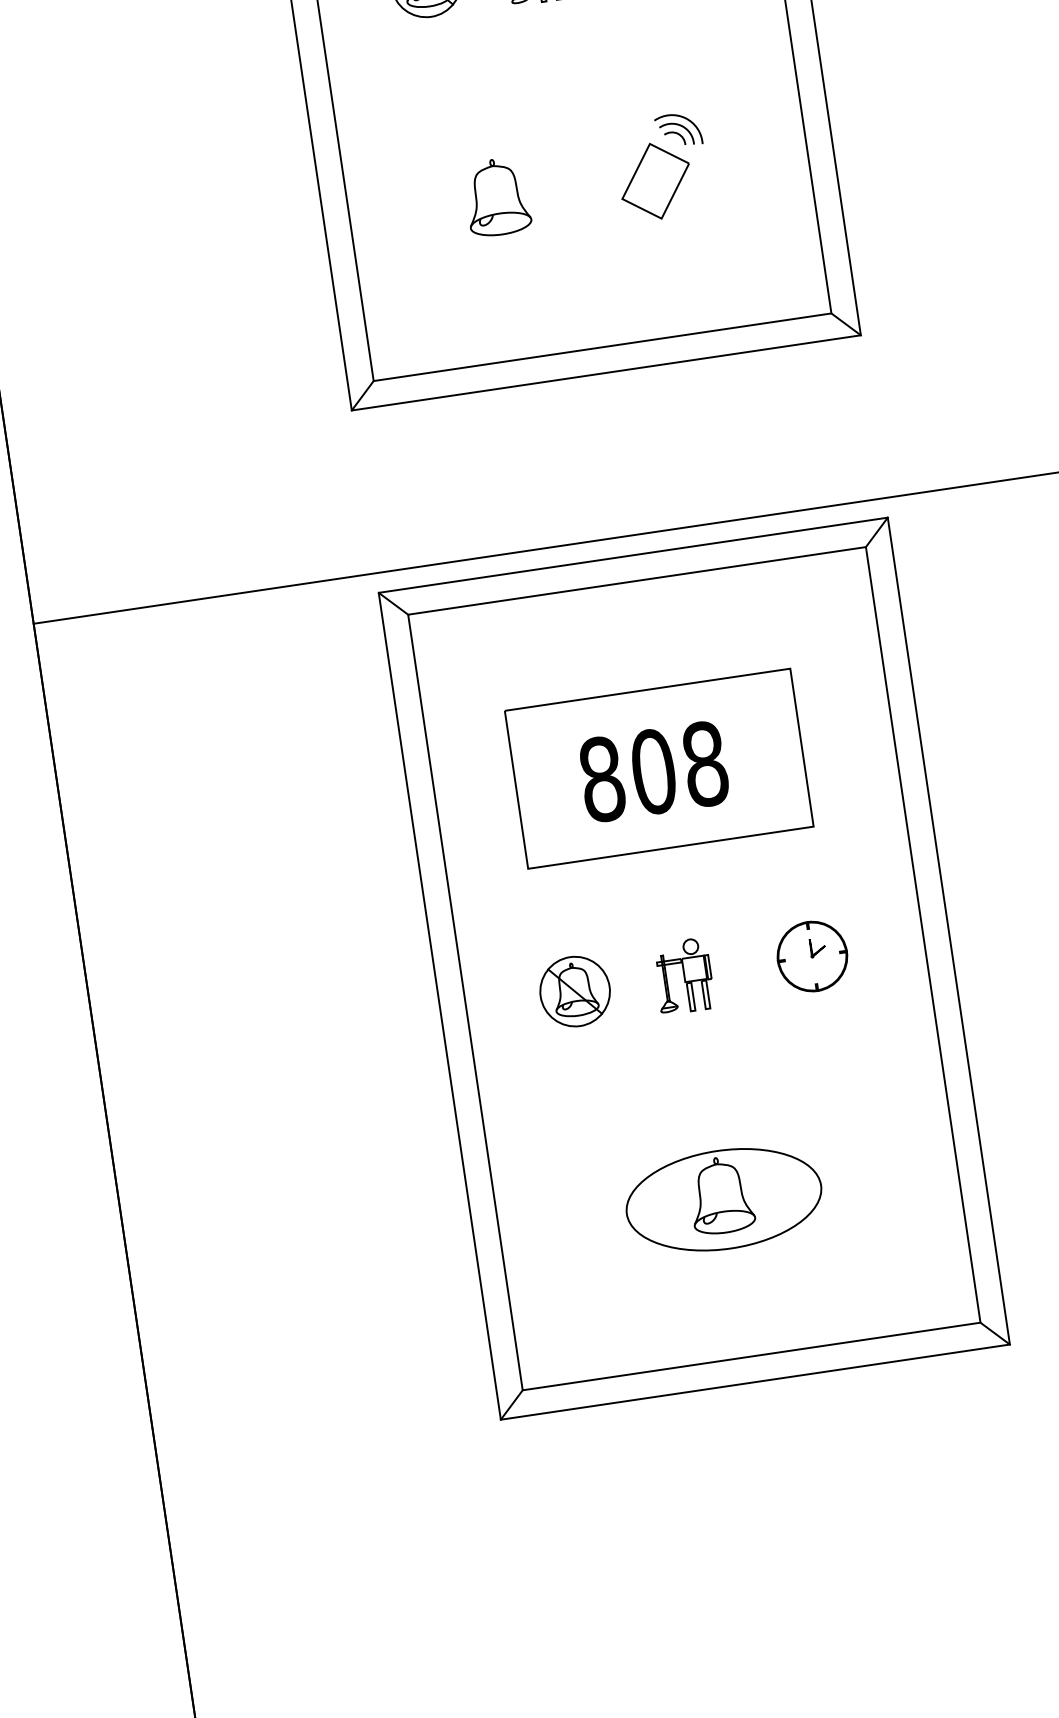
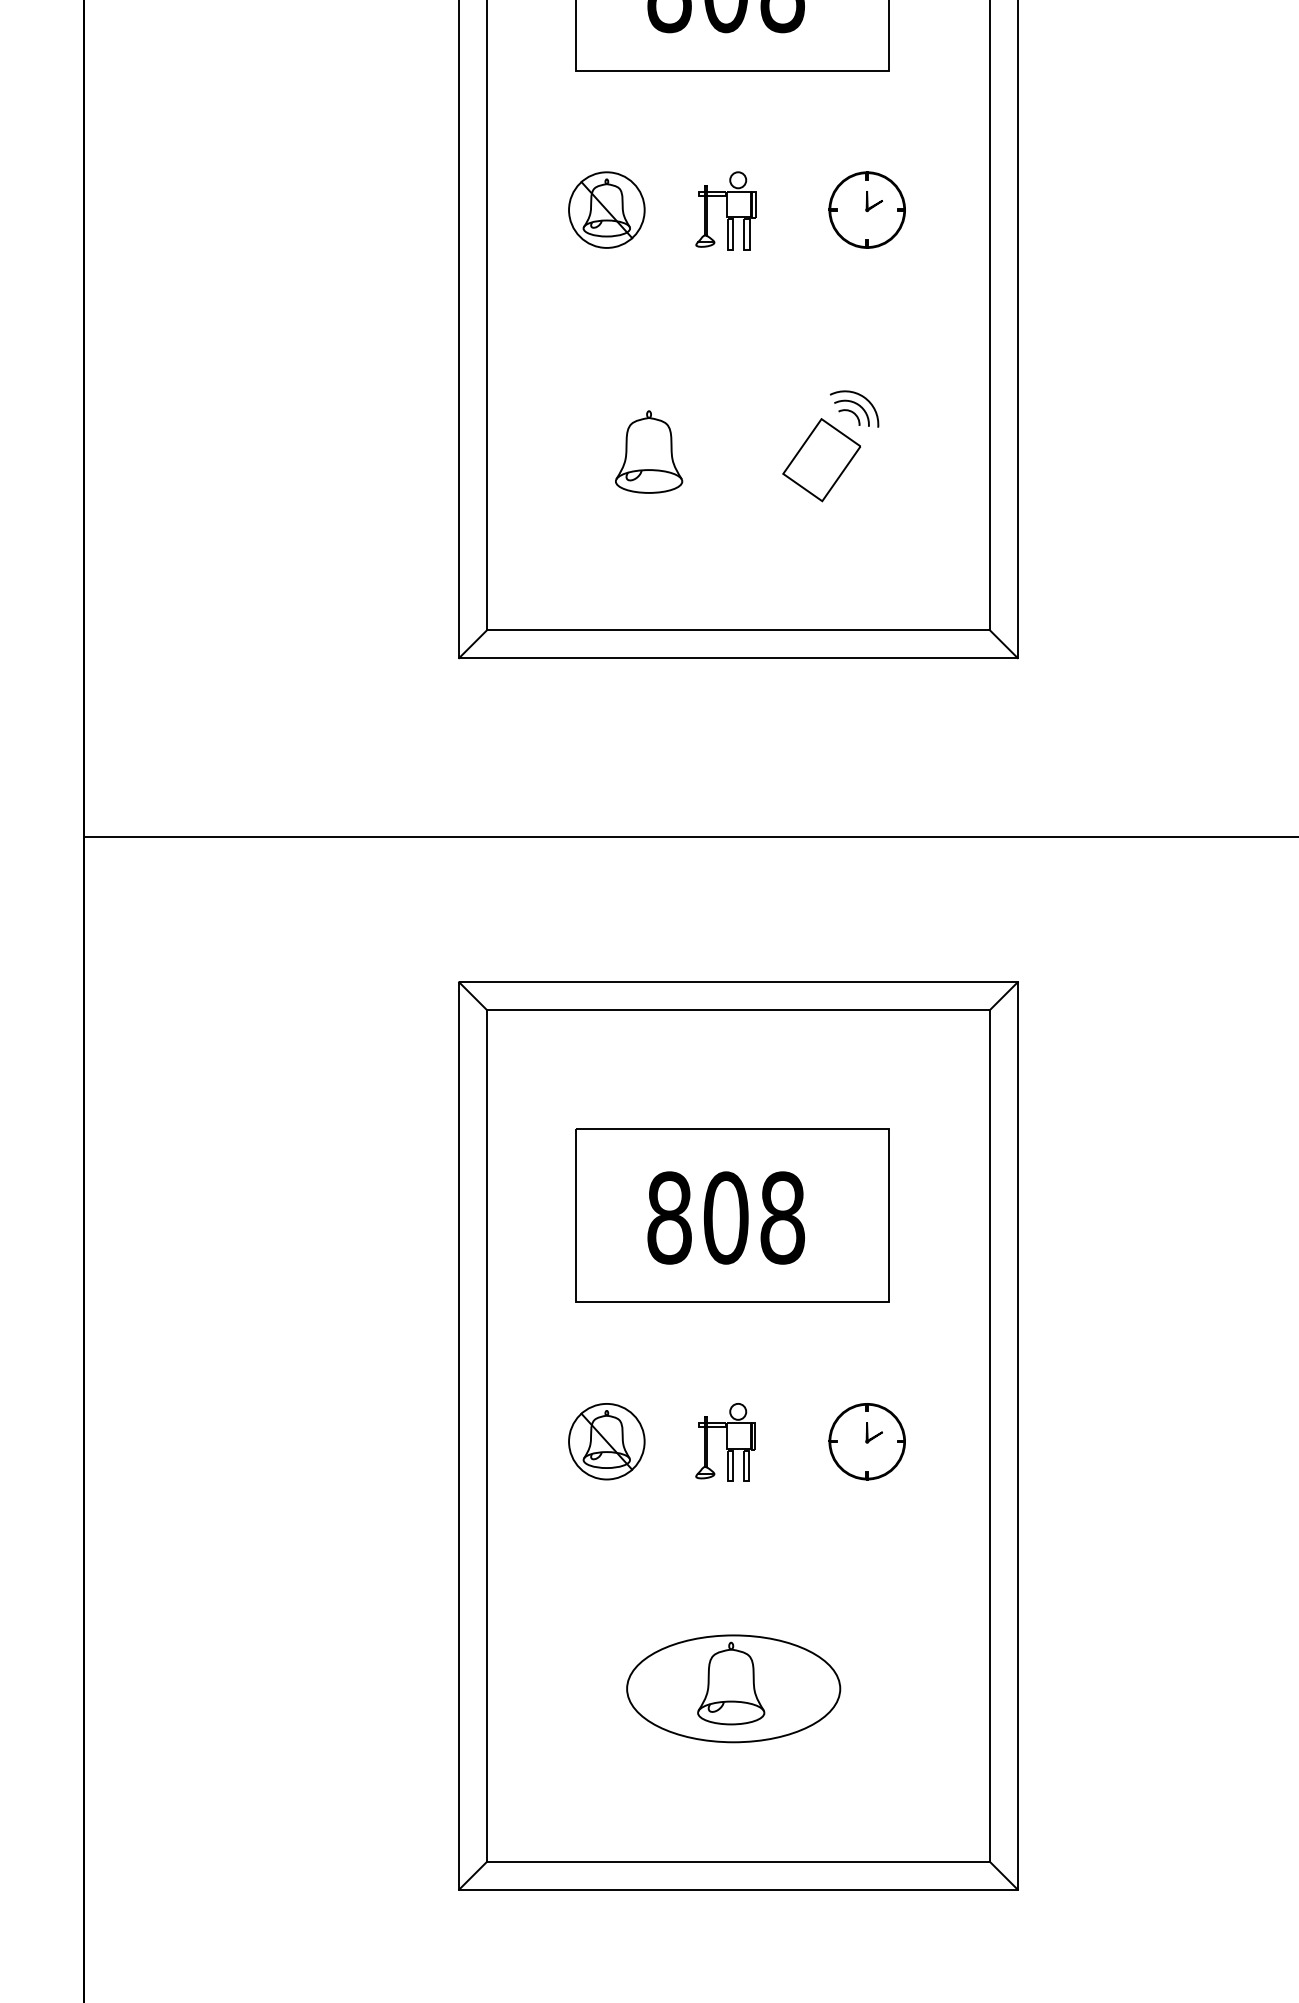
part: (694, 968) -> (738, 1435), moved

